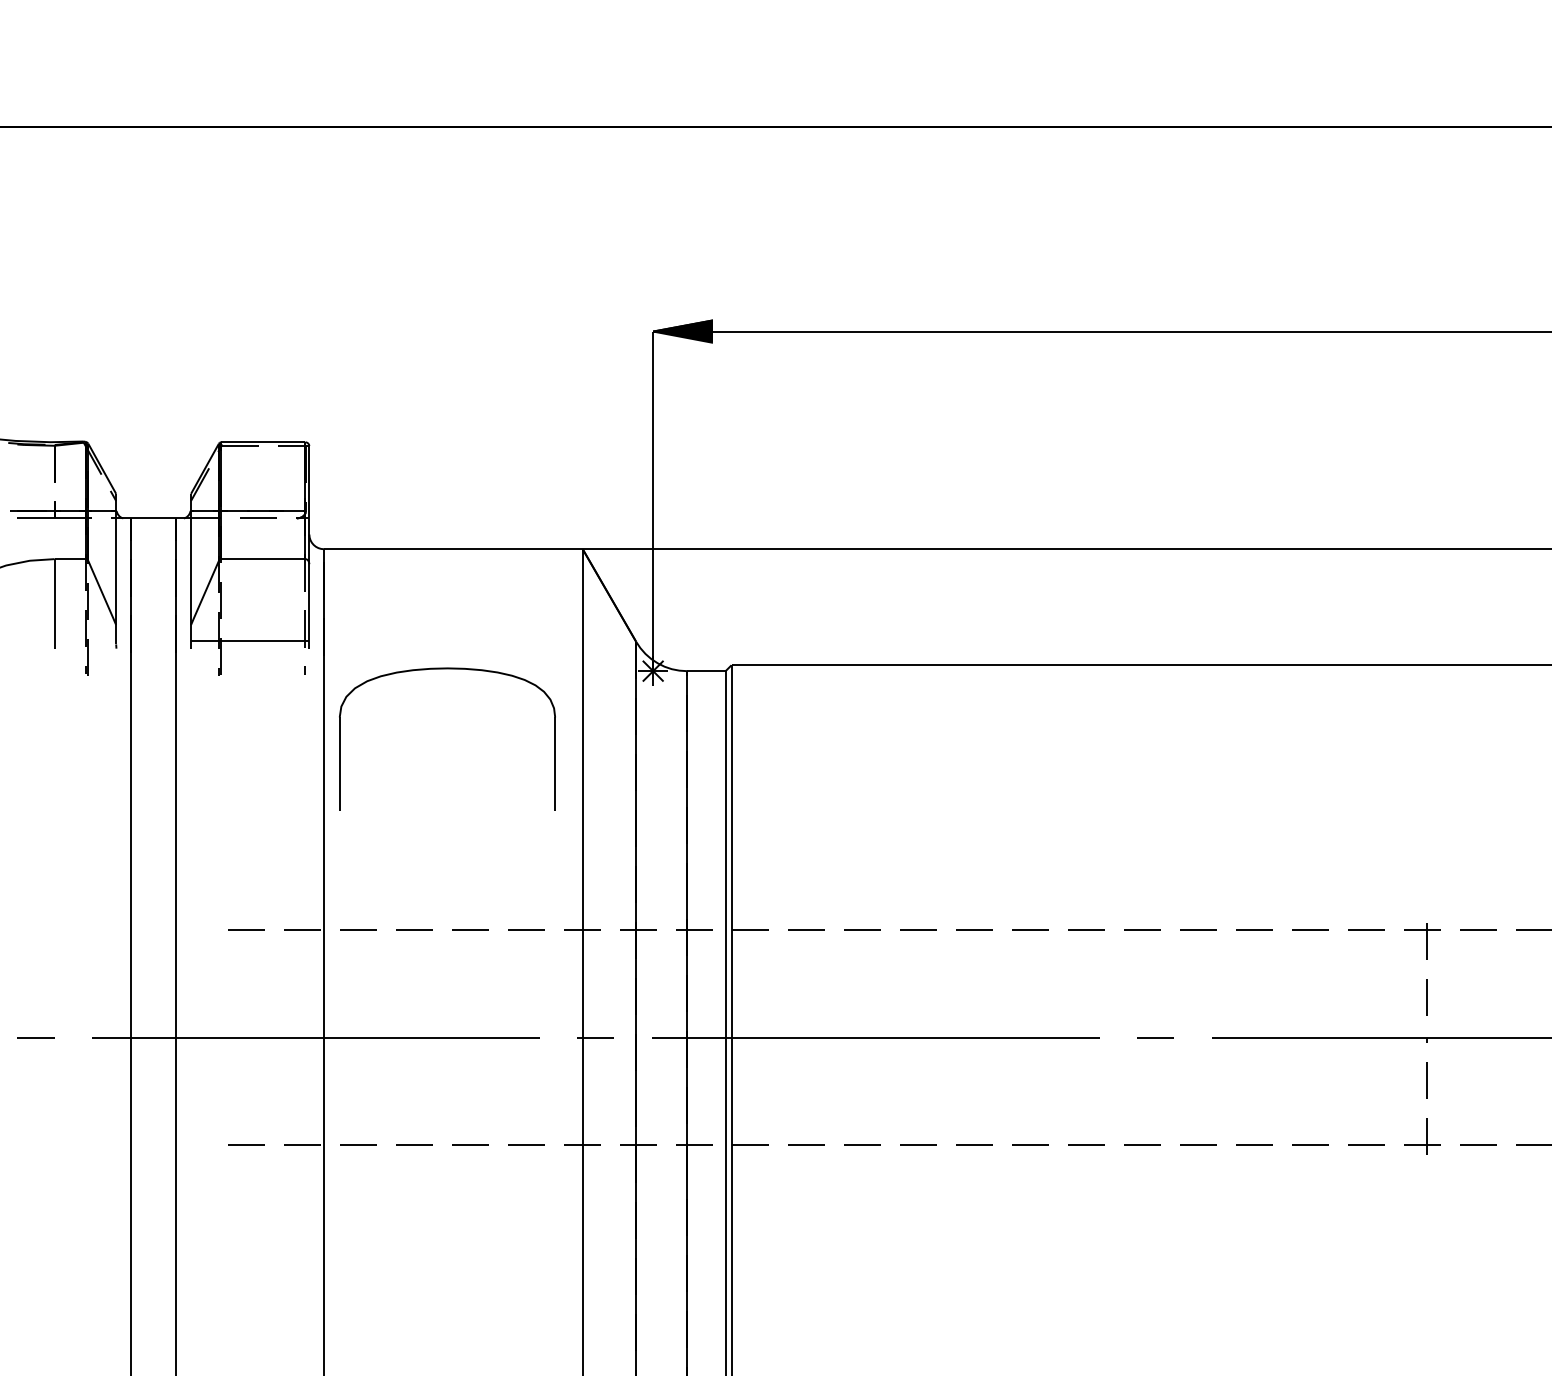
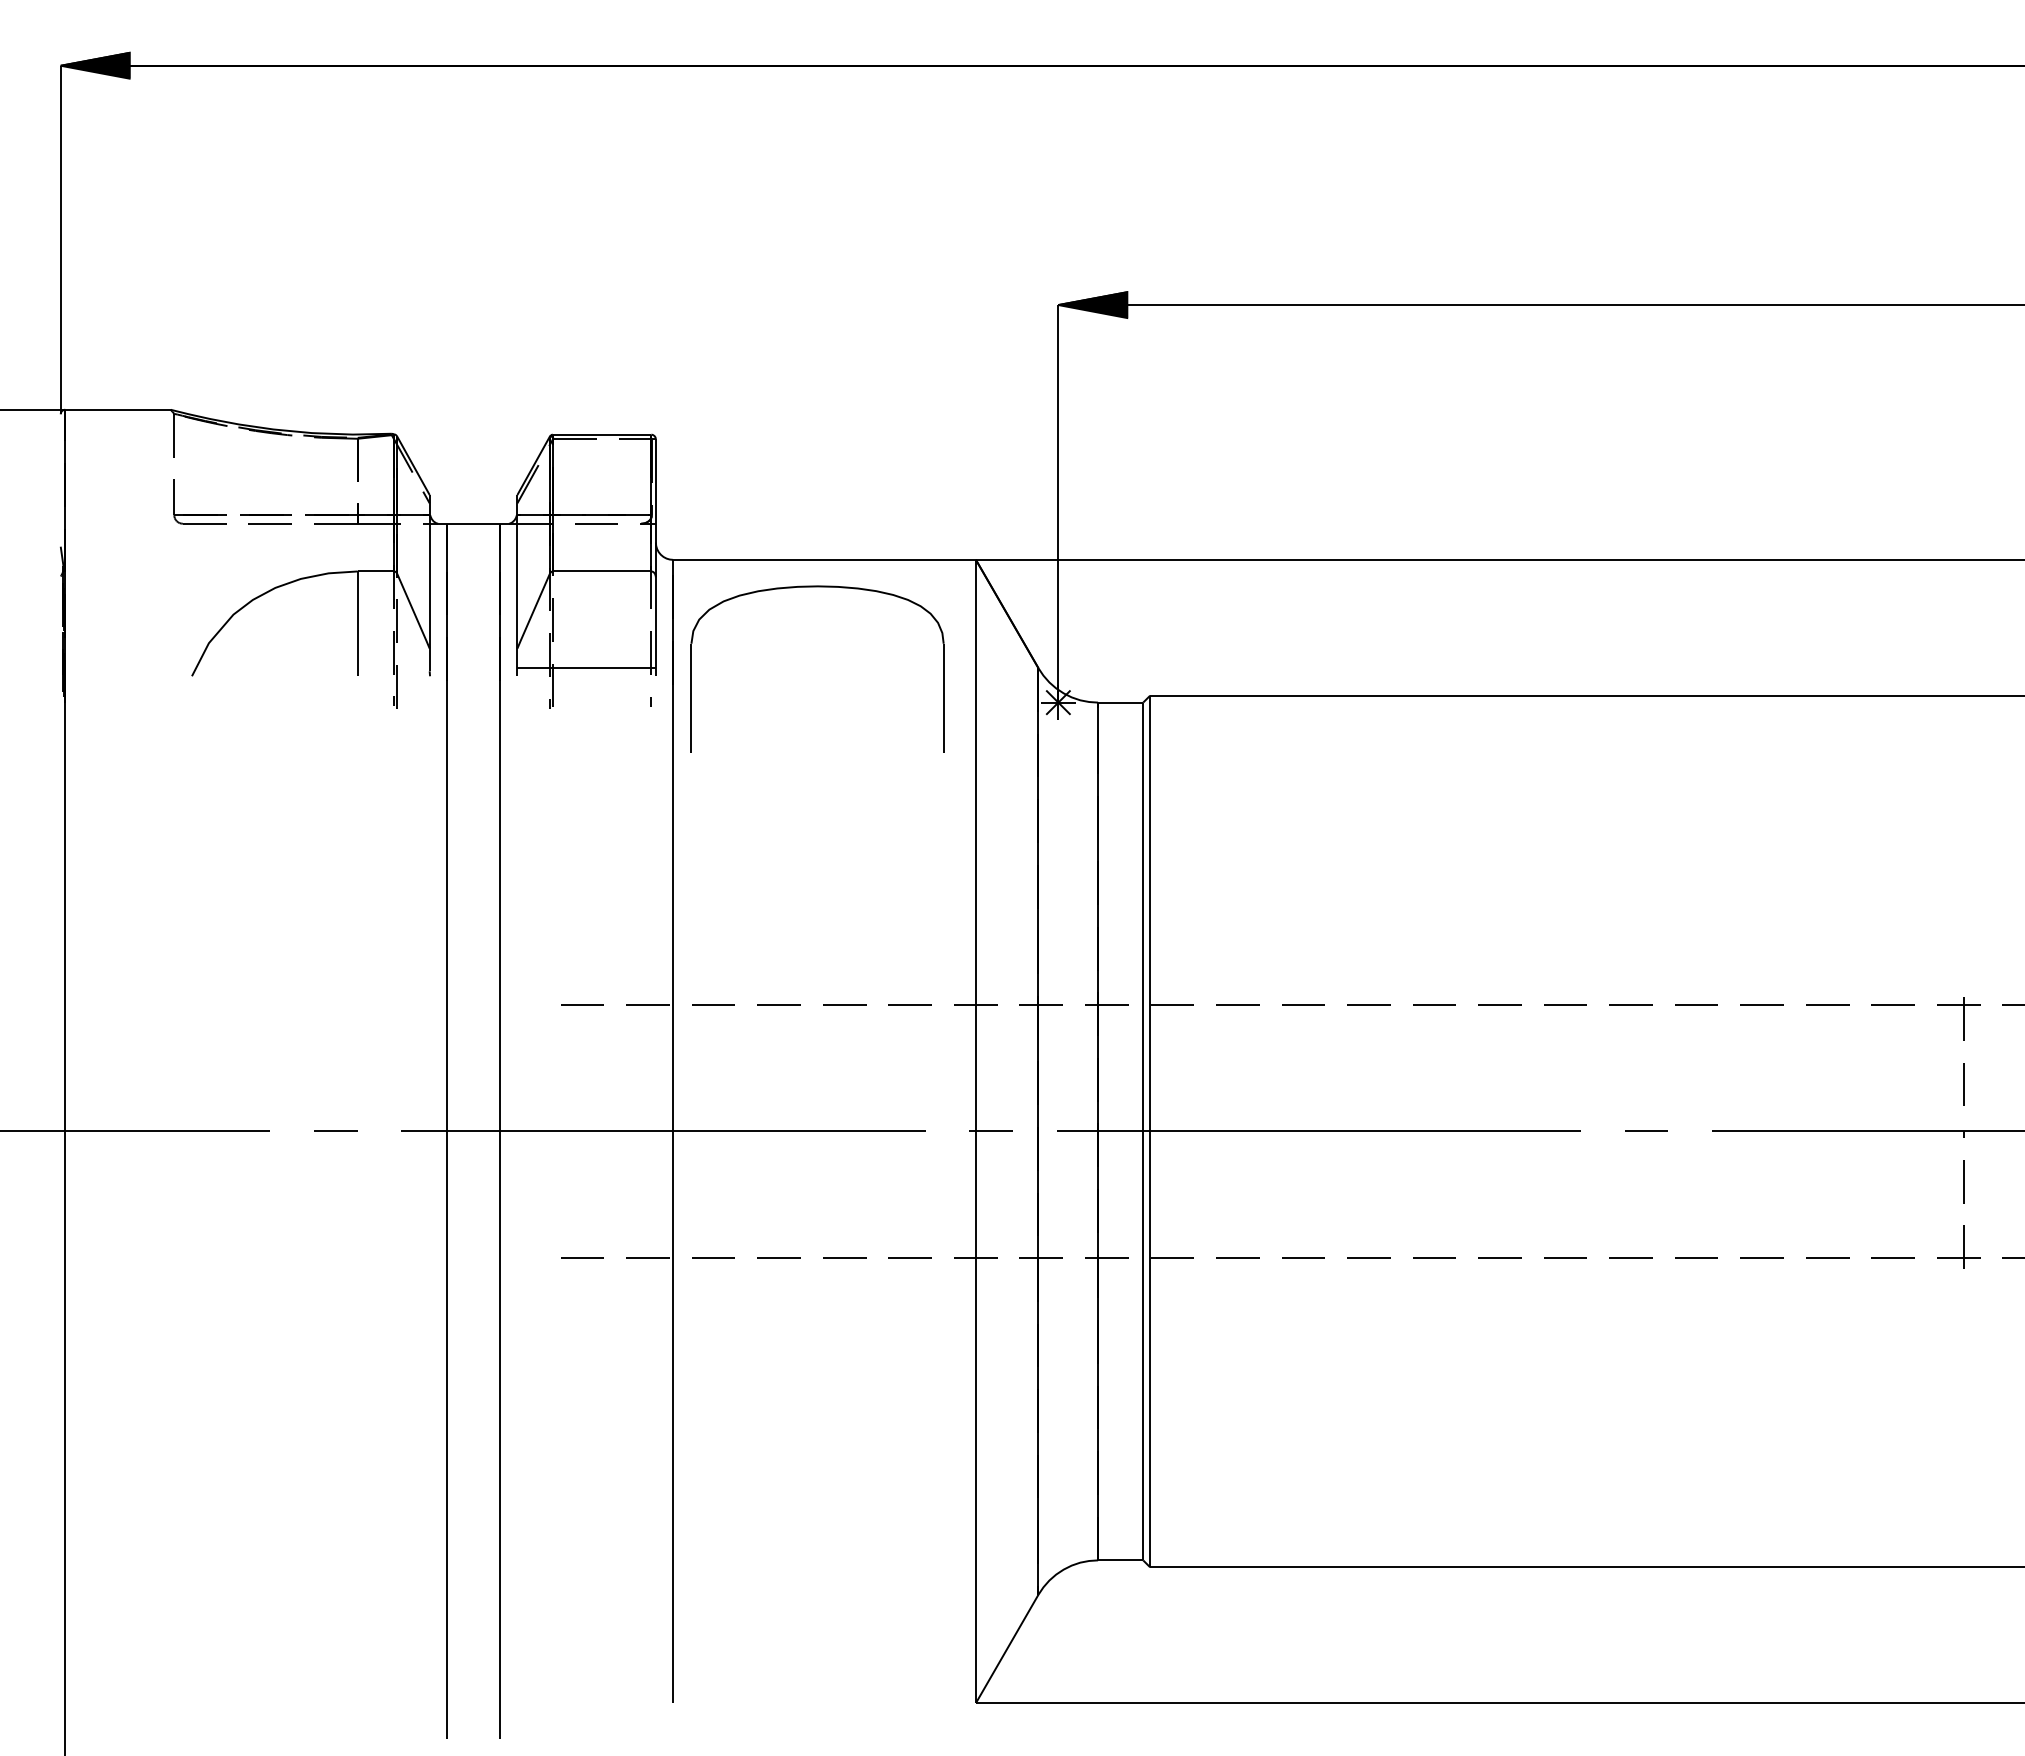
part: (447, 669) -> (817, 587), moved

